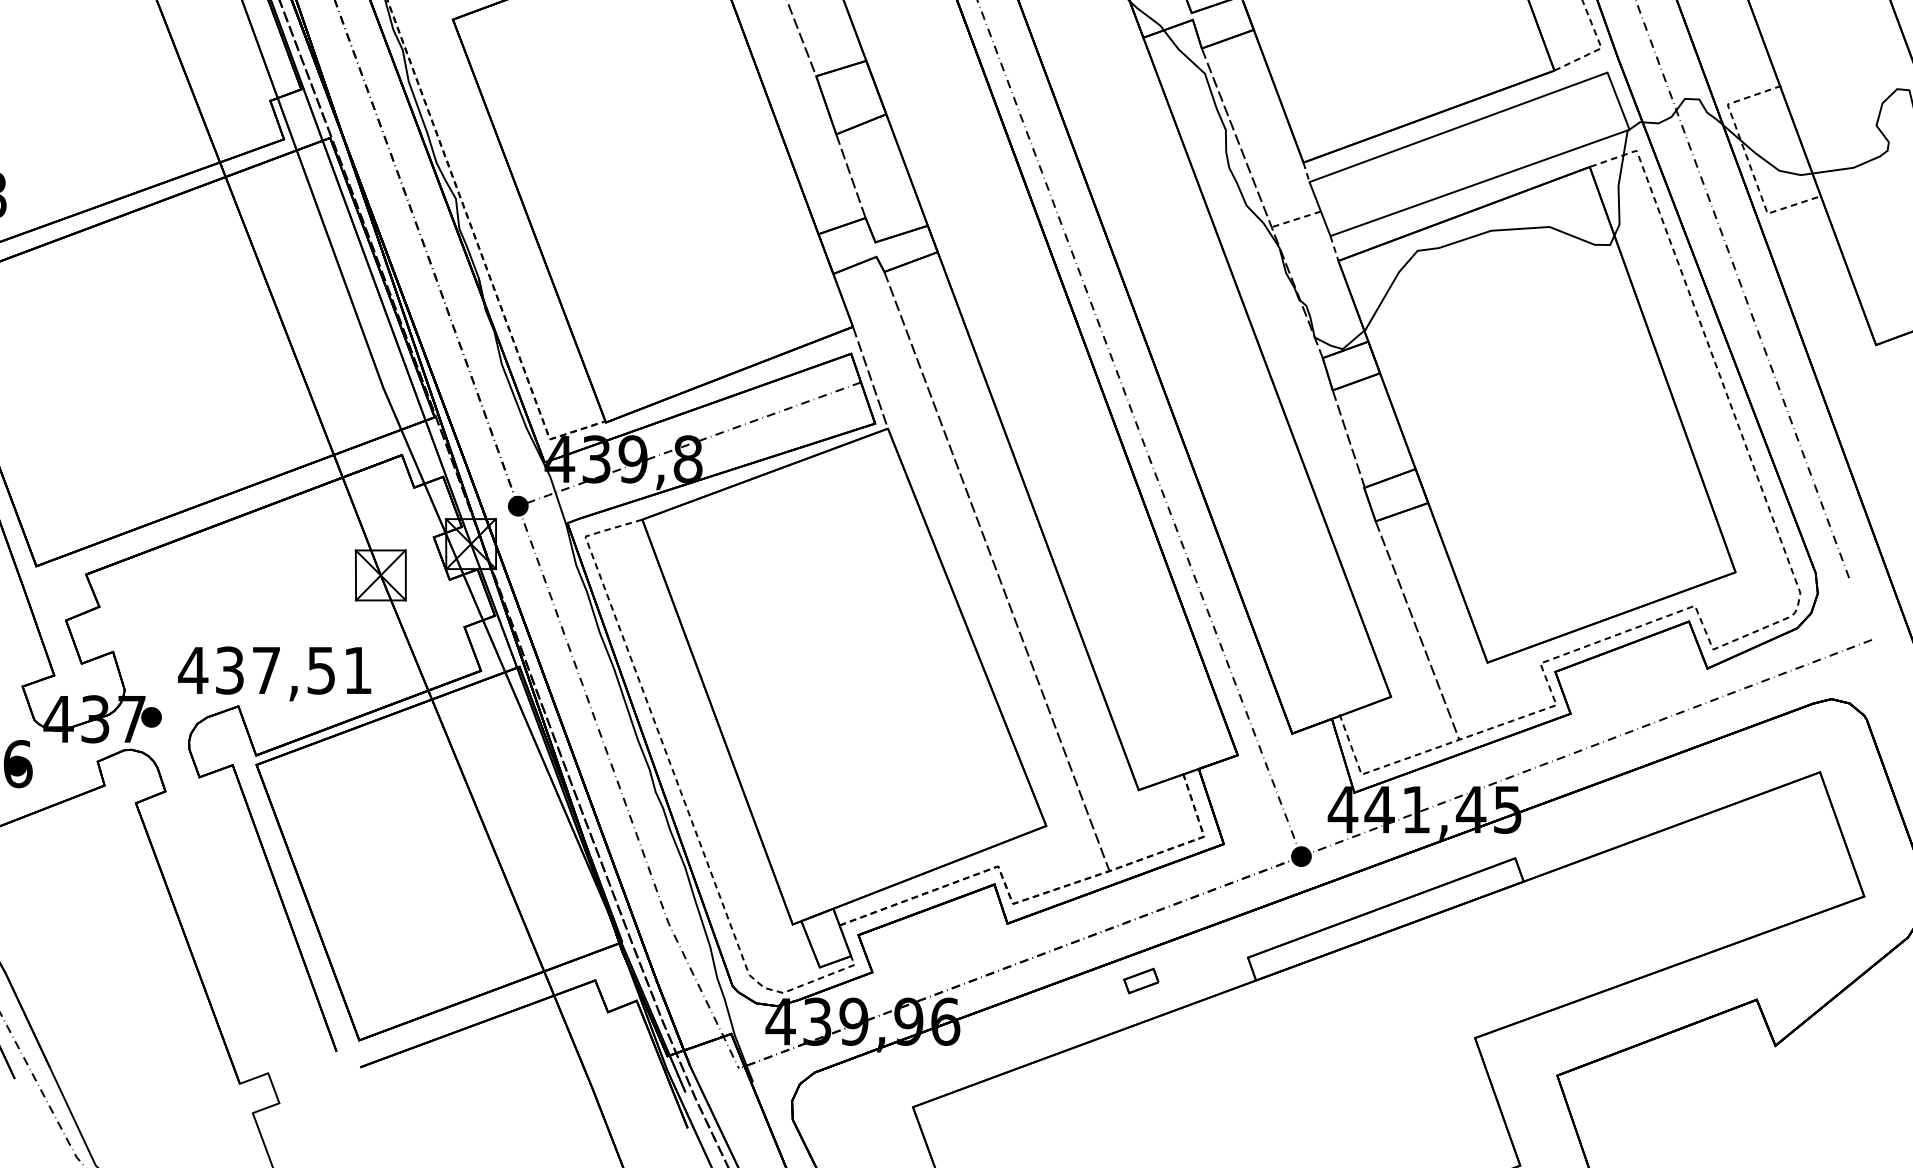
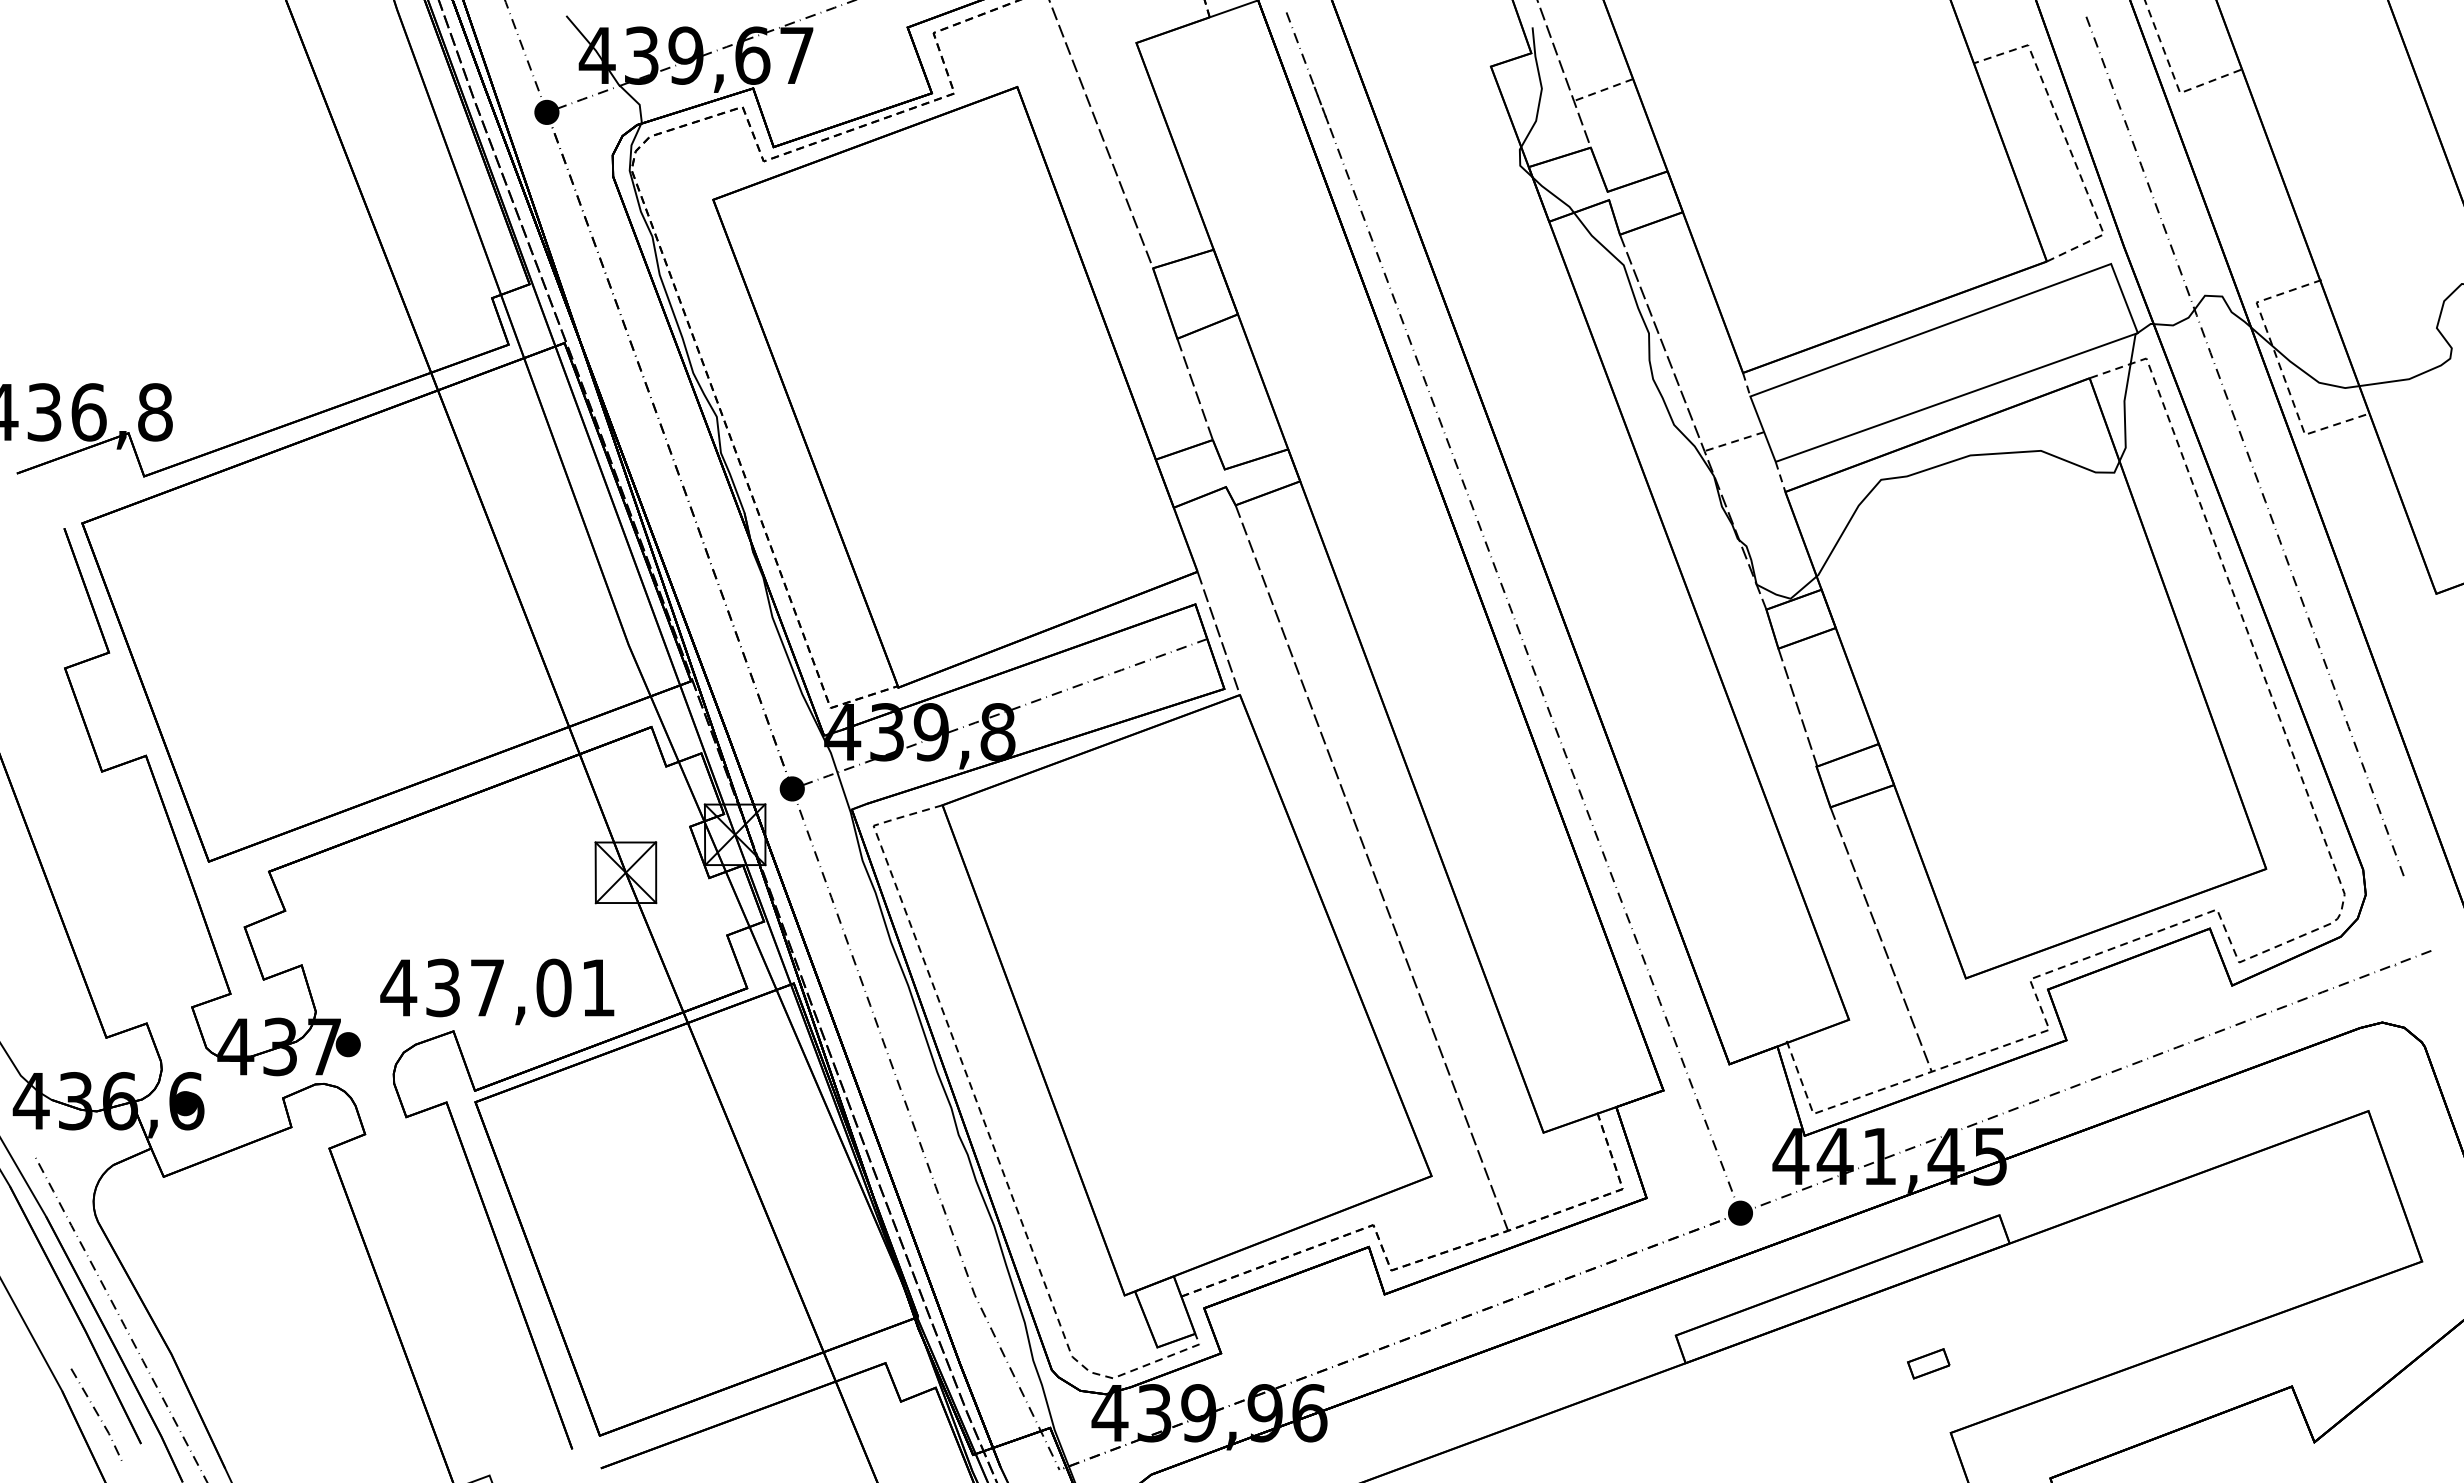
text: (321, 670) -> (553, 987), 437,51 -> 437,01
part: (1141, 980) -> (1928, 1363), moved

